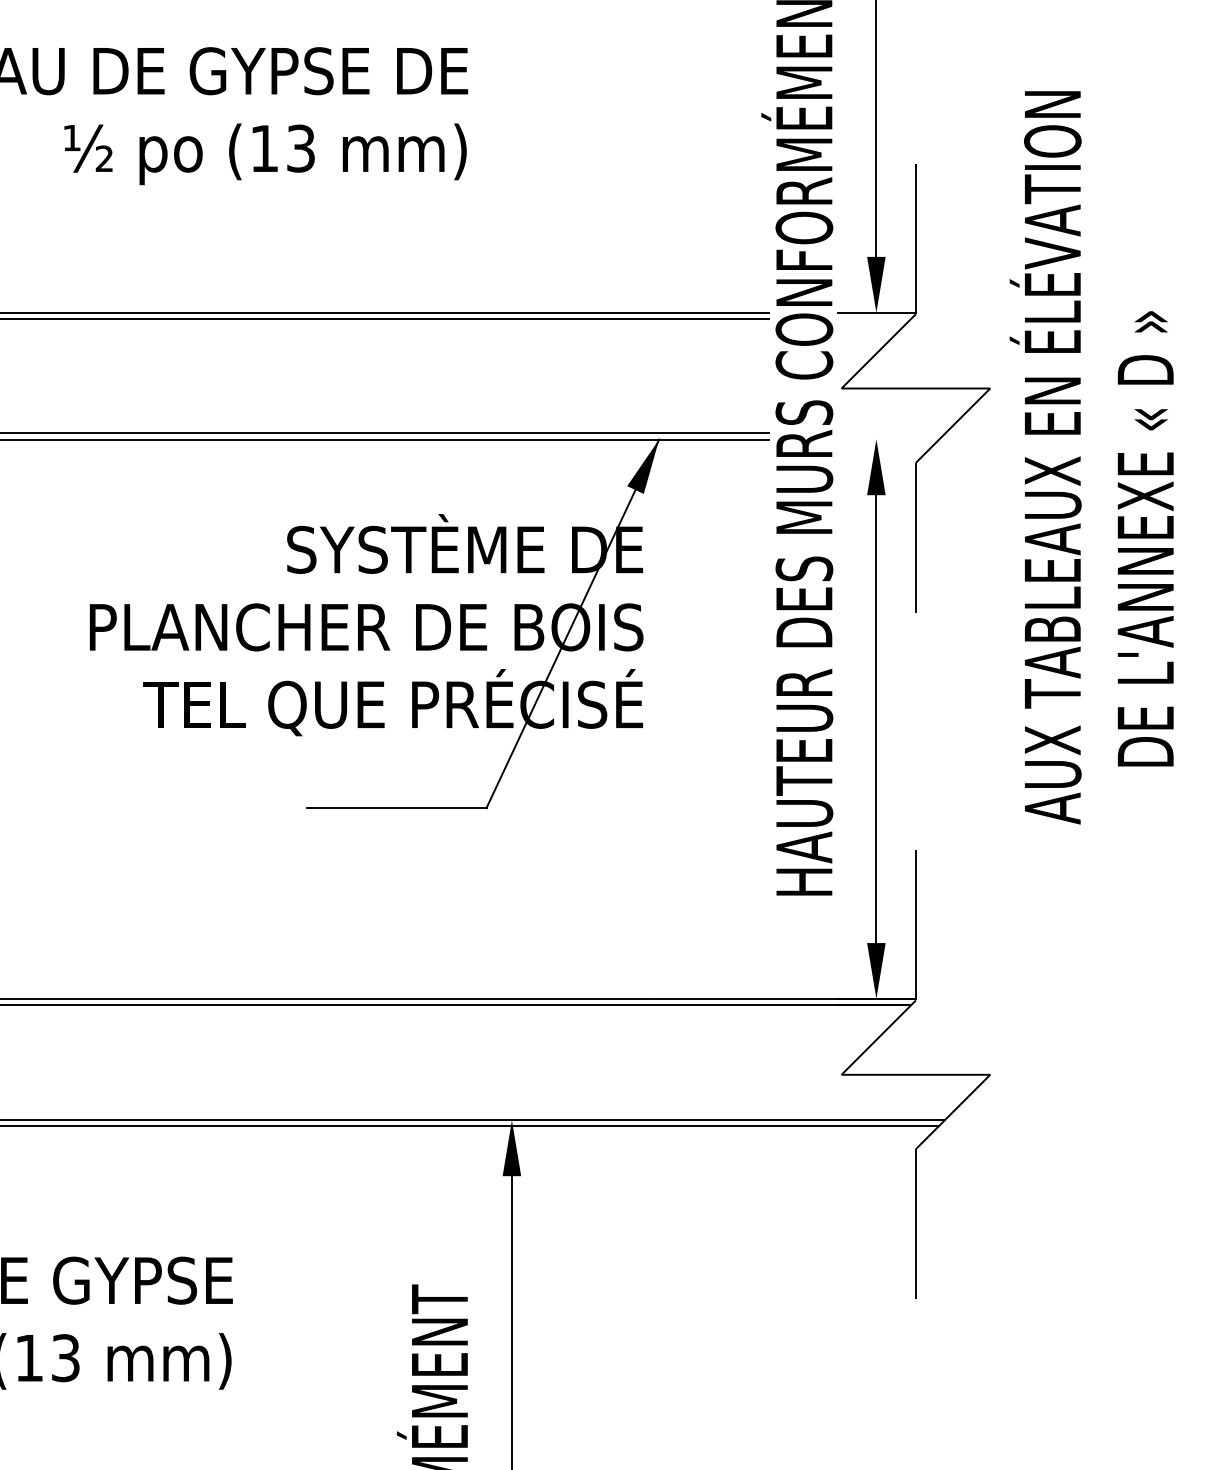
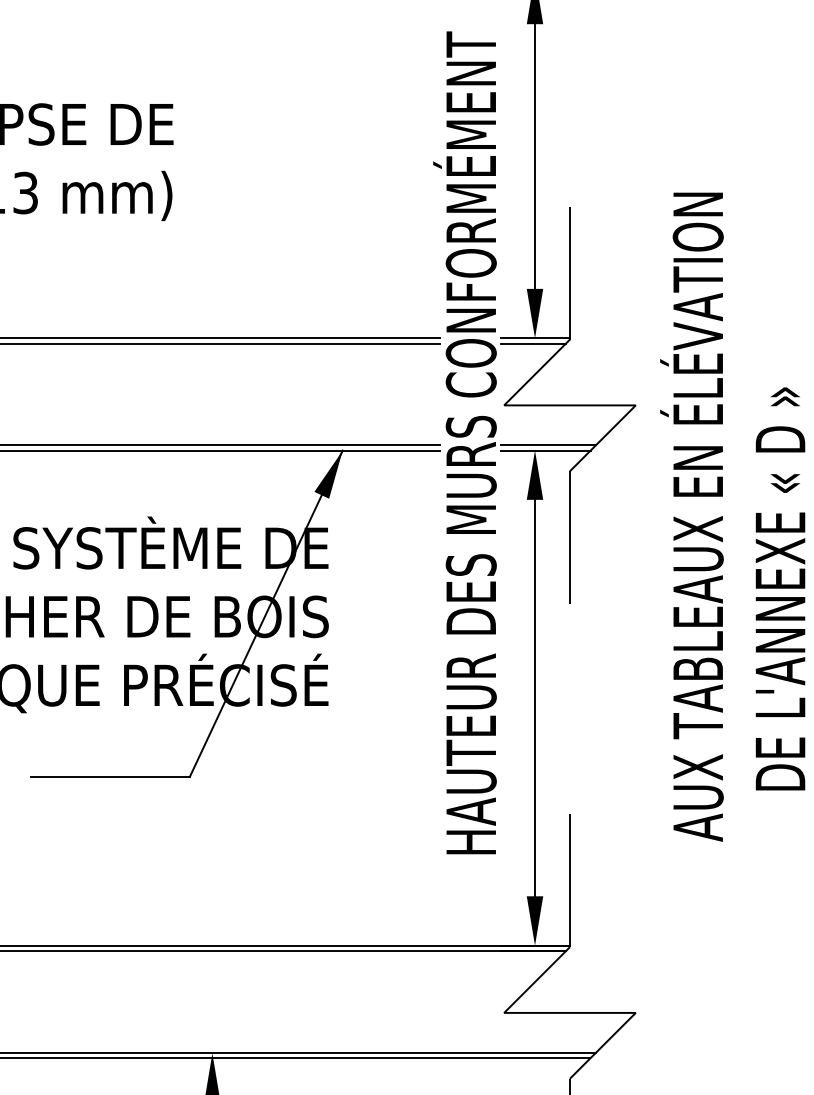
line: (874, 318) -> (533, 343), added
line: (891, 433) -> (548, 445), added
line: (888, 439) -> (545, 450), added
text: (1091, 457) -> (732, 516), moved

